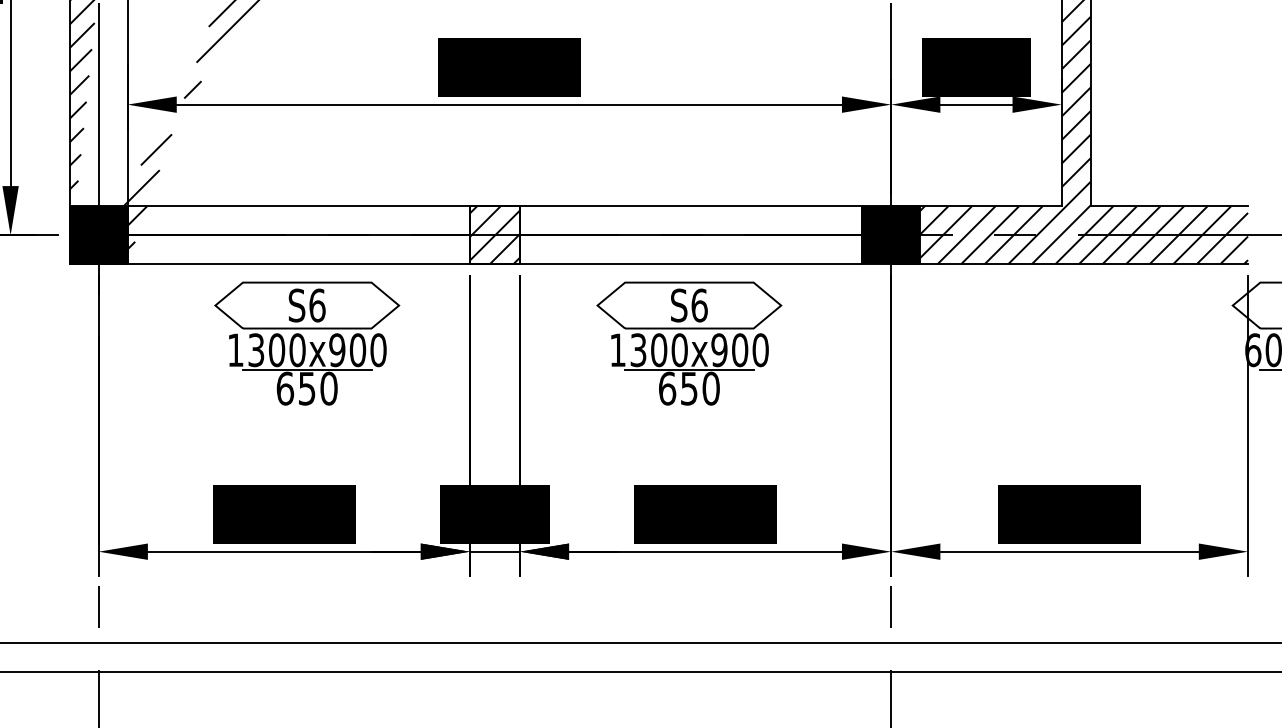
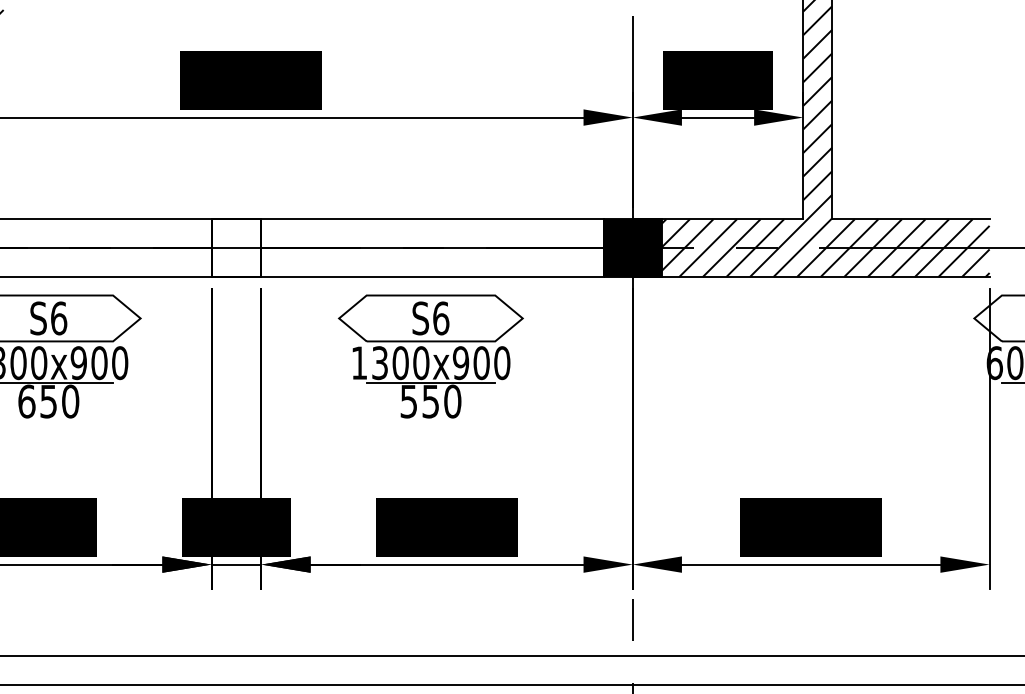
hatch: (494, 235) -> (236, 248), removed
text: (667, 388) -> (409, 401), 650 -> 550

